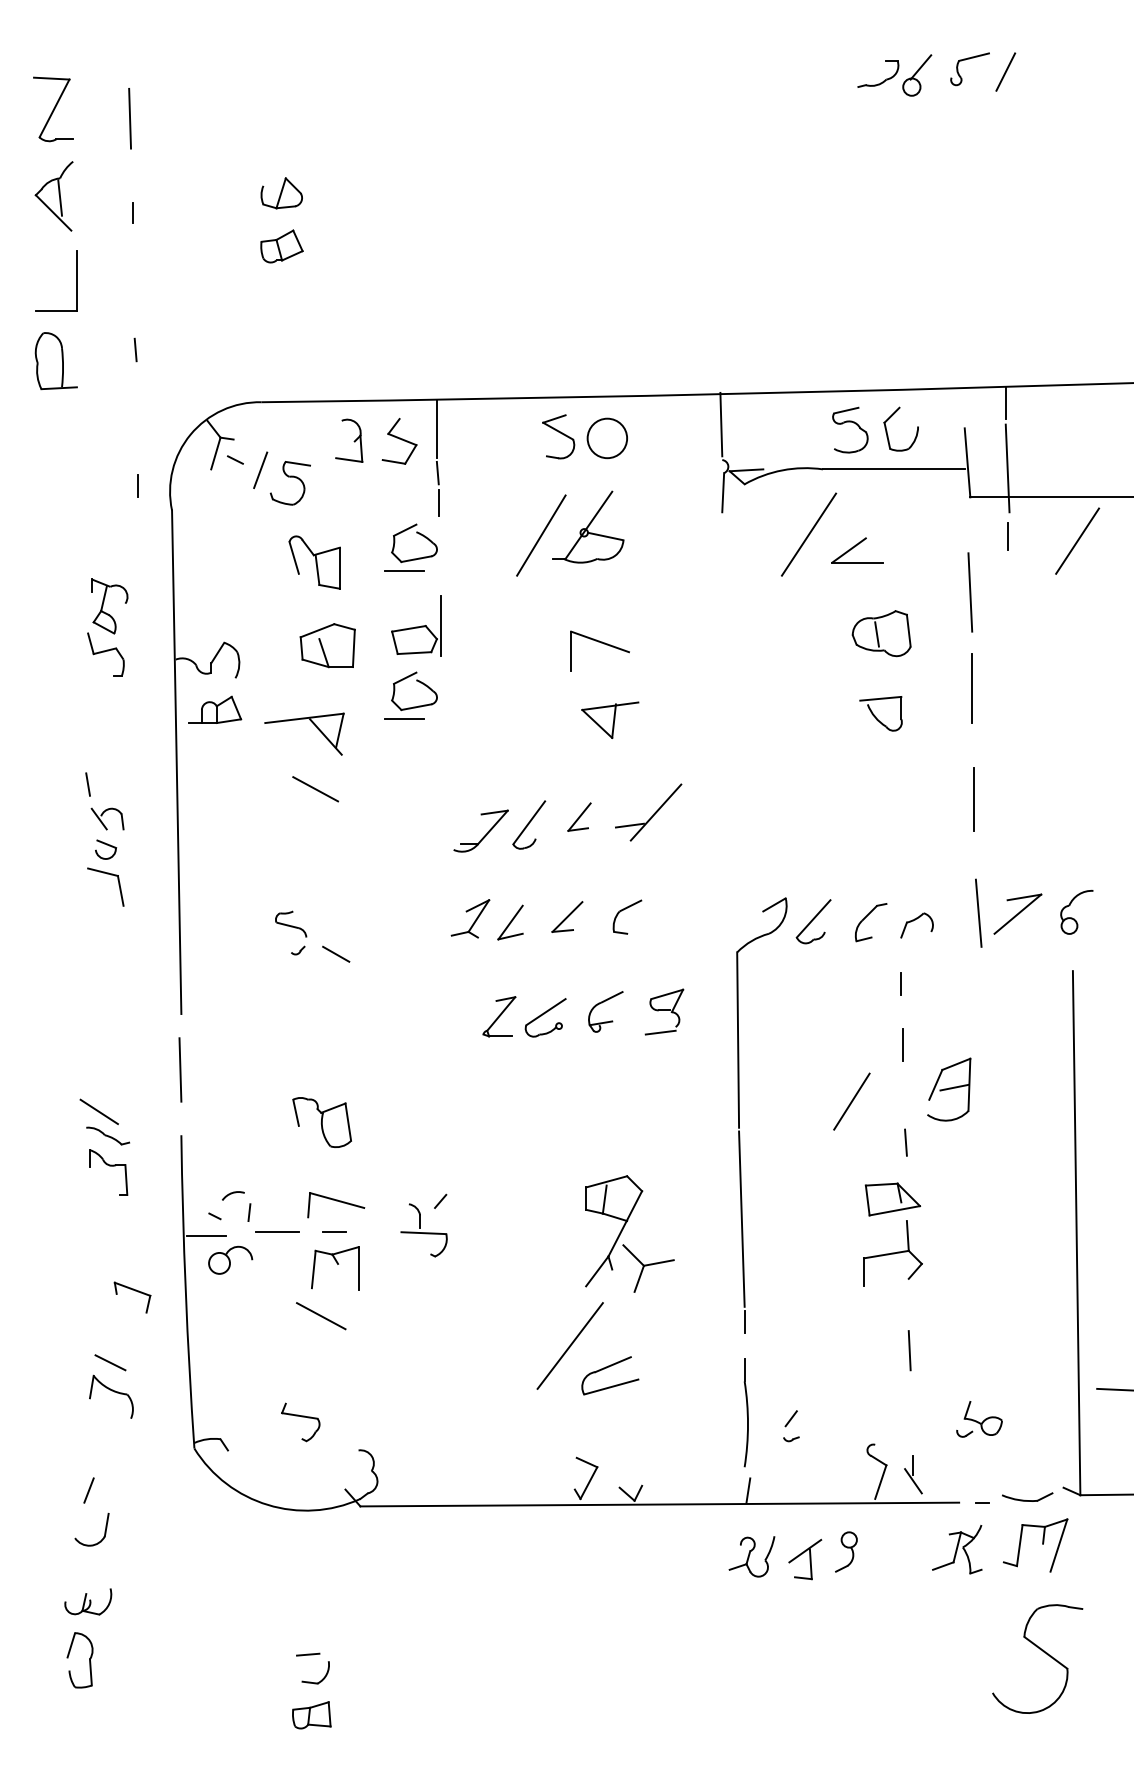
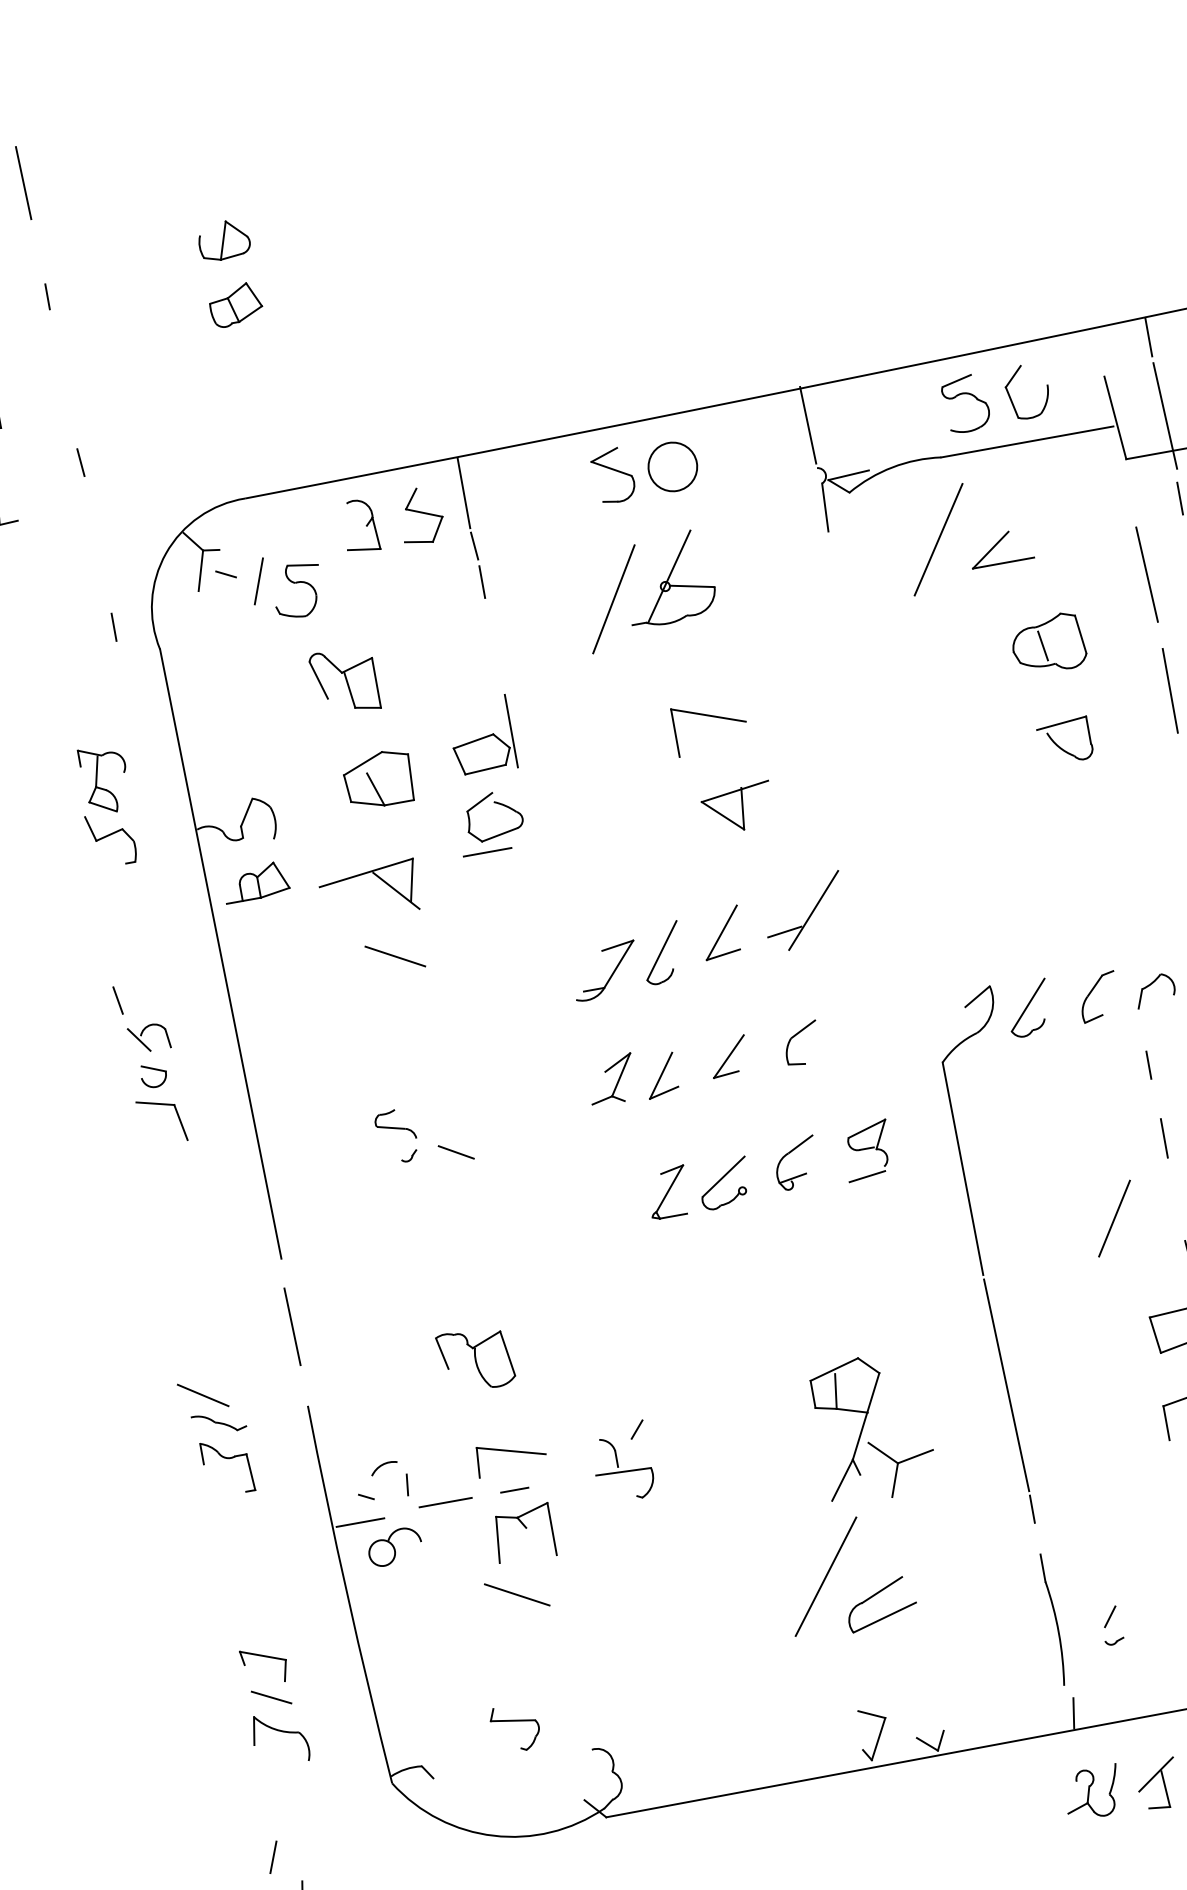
part: (413, 558) -> (463, 655), removed
part: (579, 816) -> (721, 931), size x1.43
part: (135, 1291) -> (266, 1657), moved

